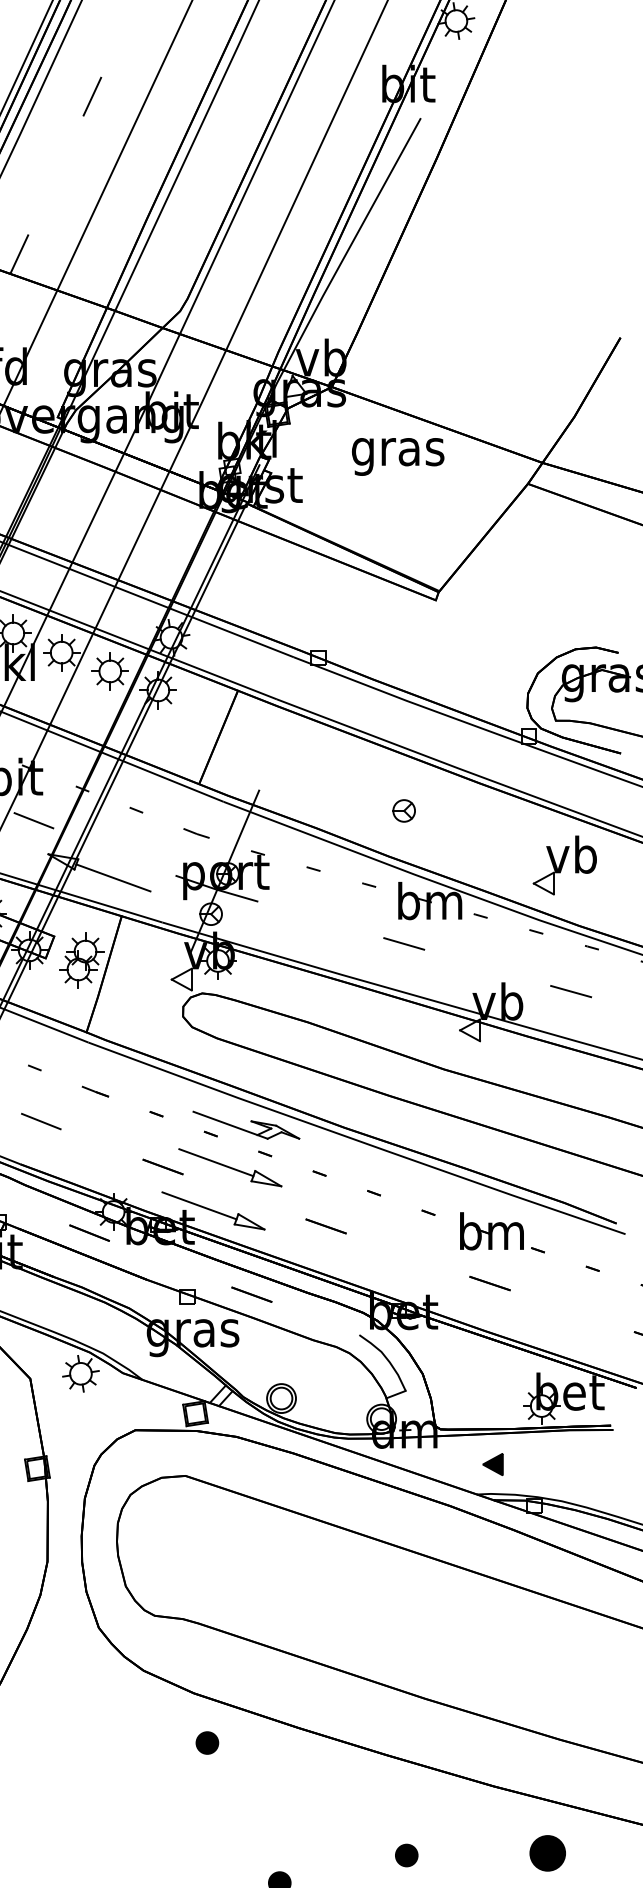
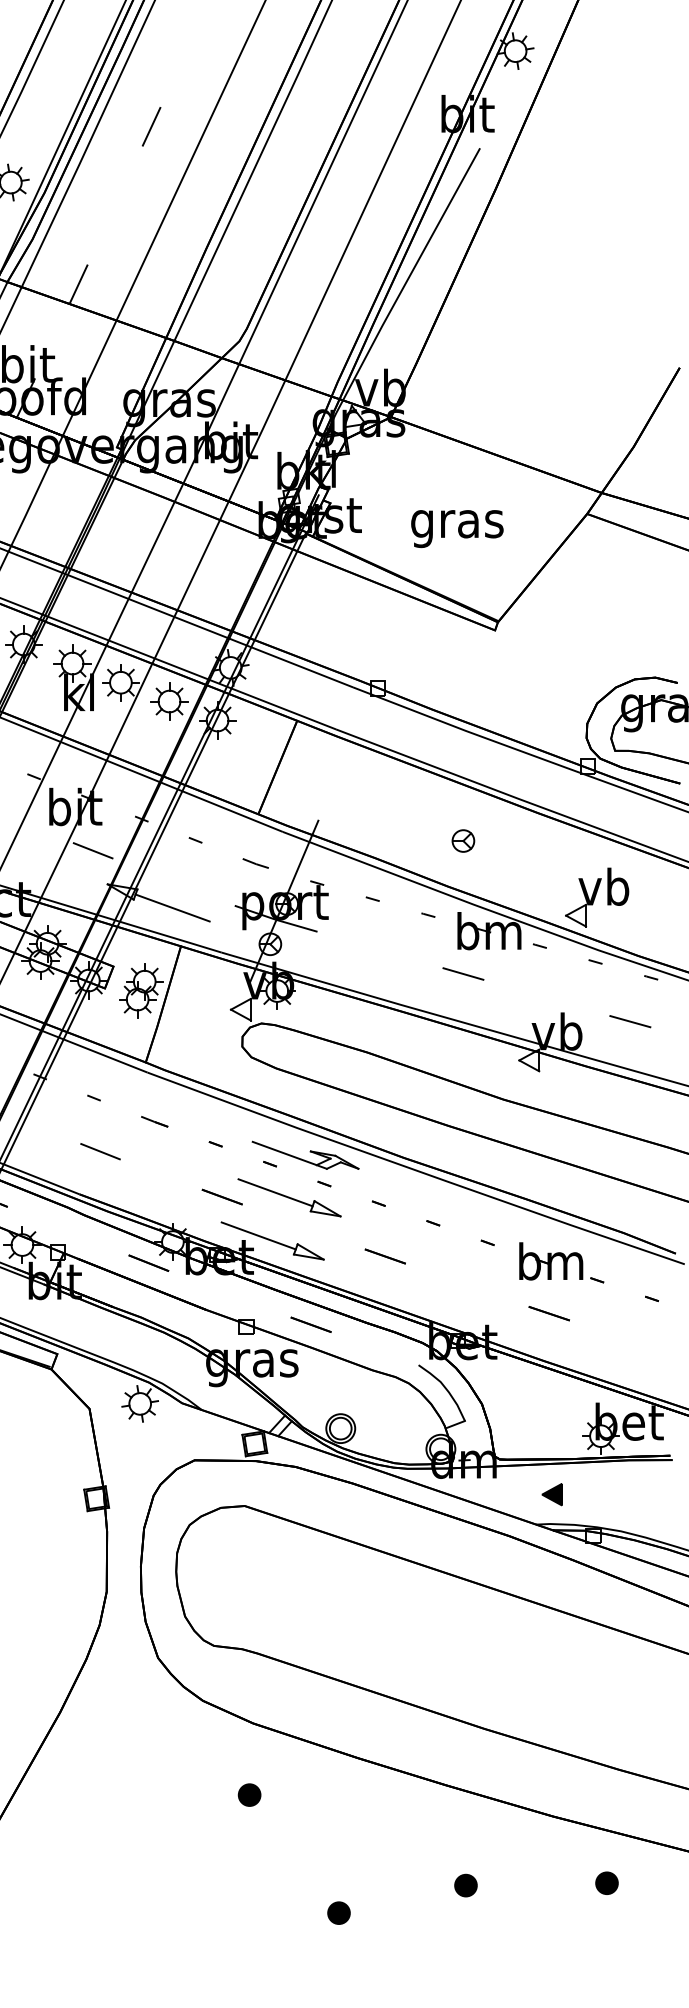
text: (398, 457) -> (457, 529), moved
part: (565, 865) -> (597, 897), moved
part: (207, 1742) -> (249, 1794), moved
part: (547, 1852) -> (606, 1882), size x0.62

